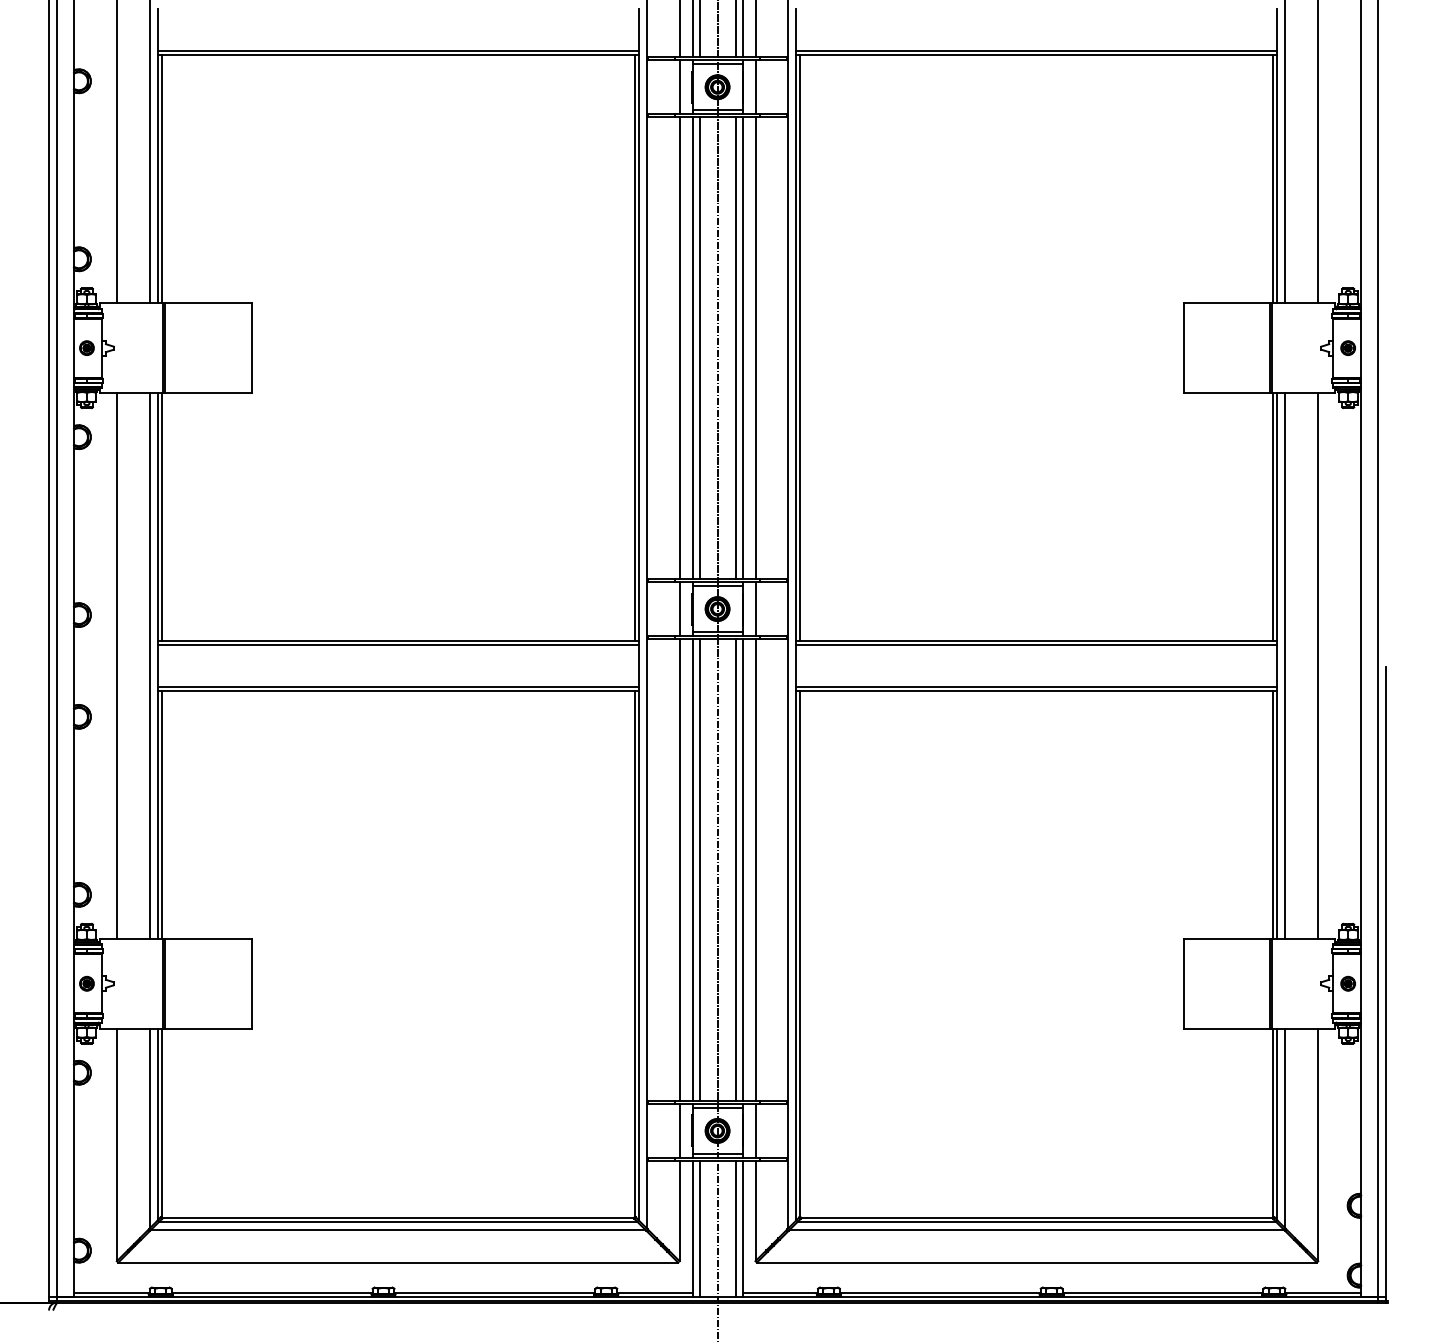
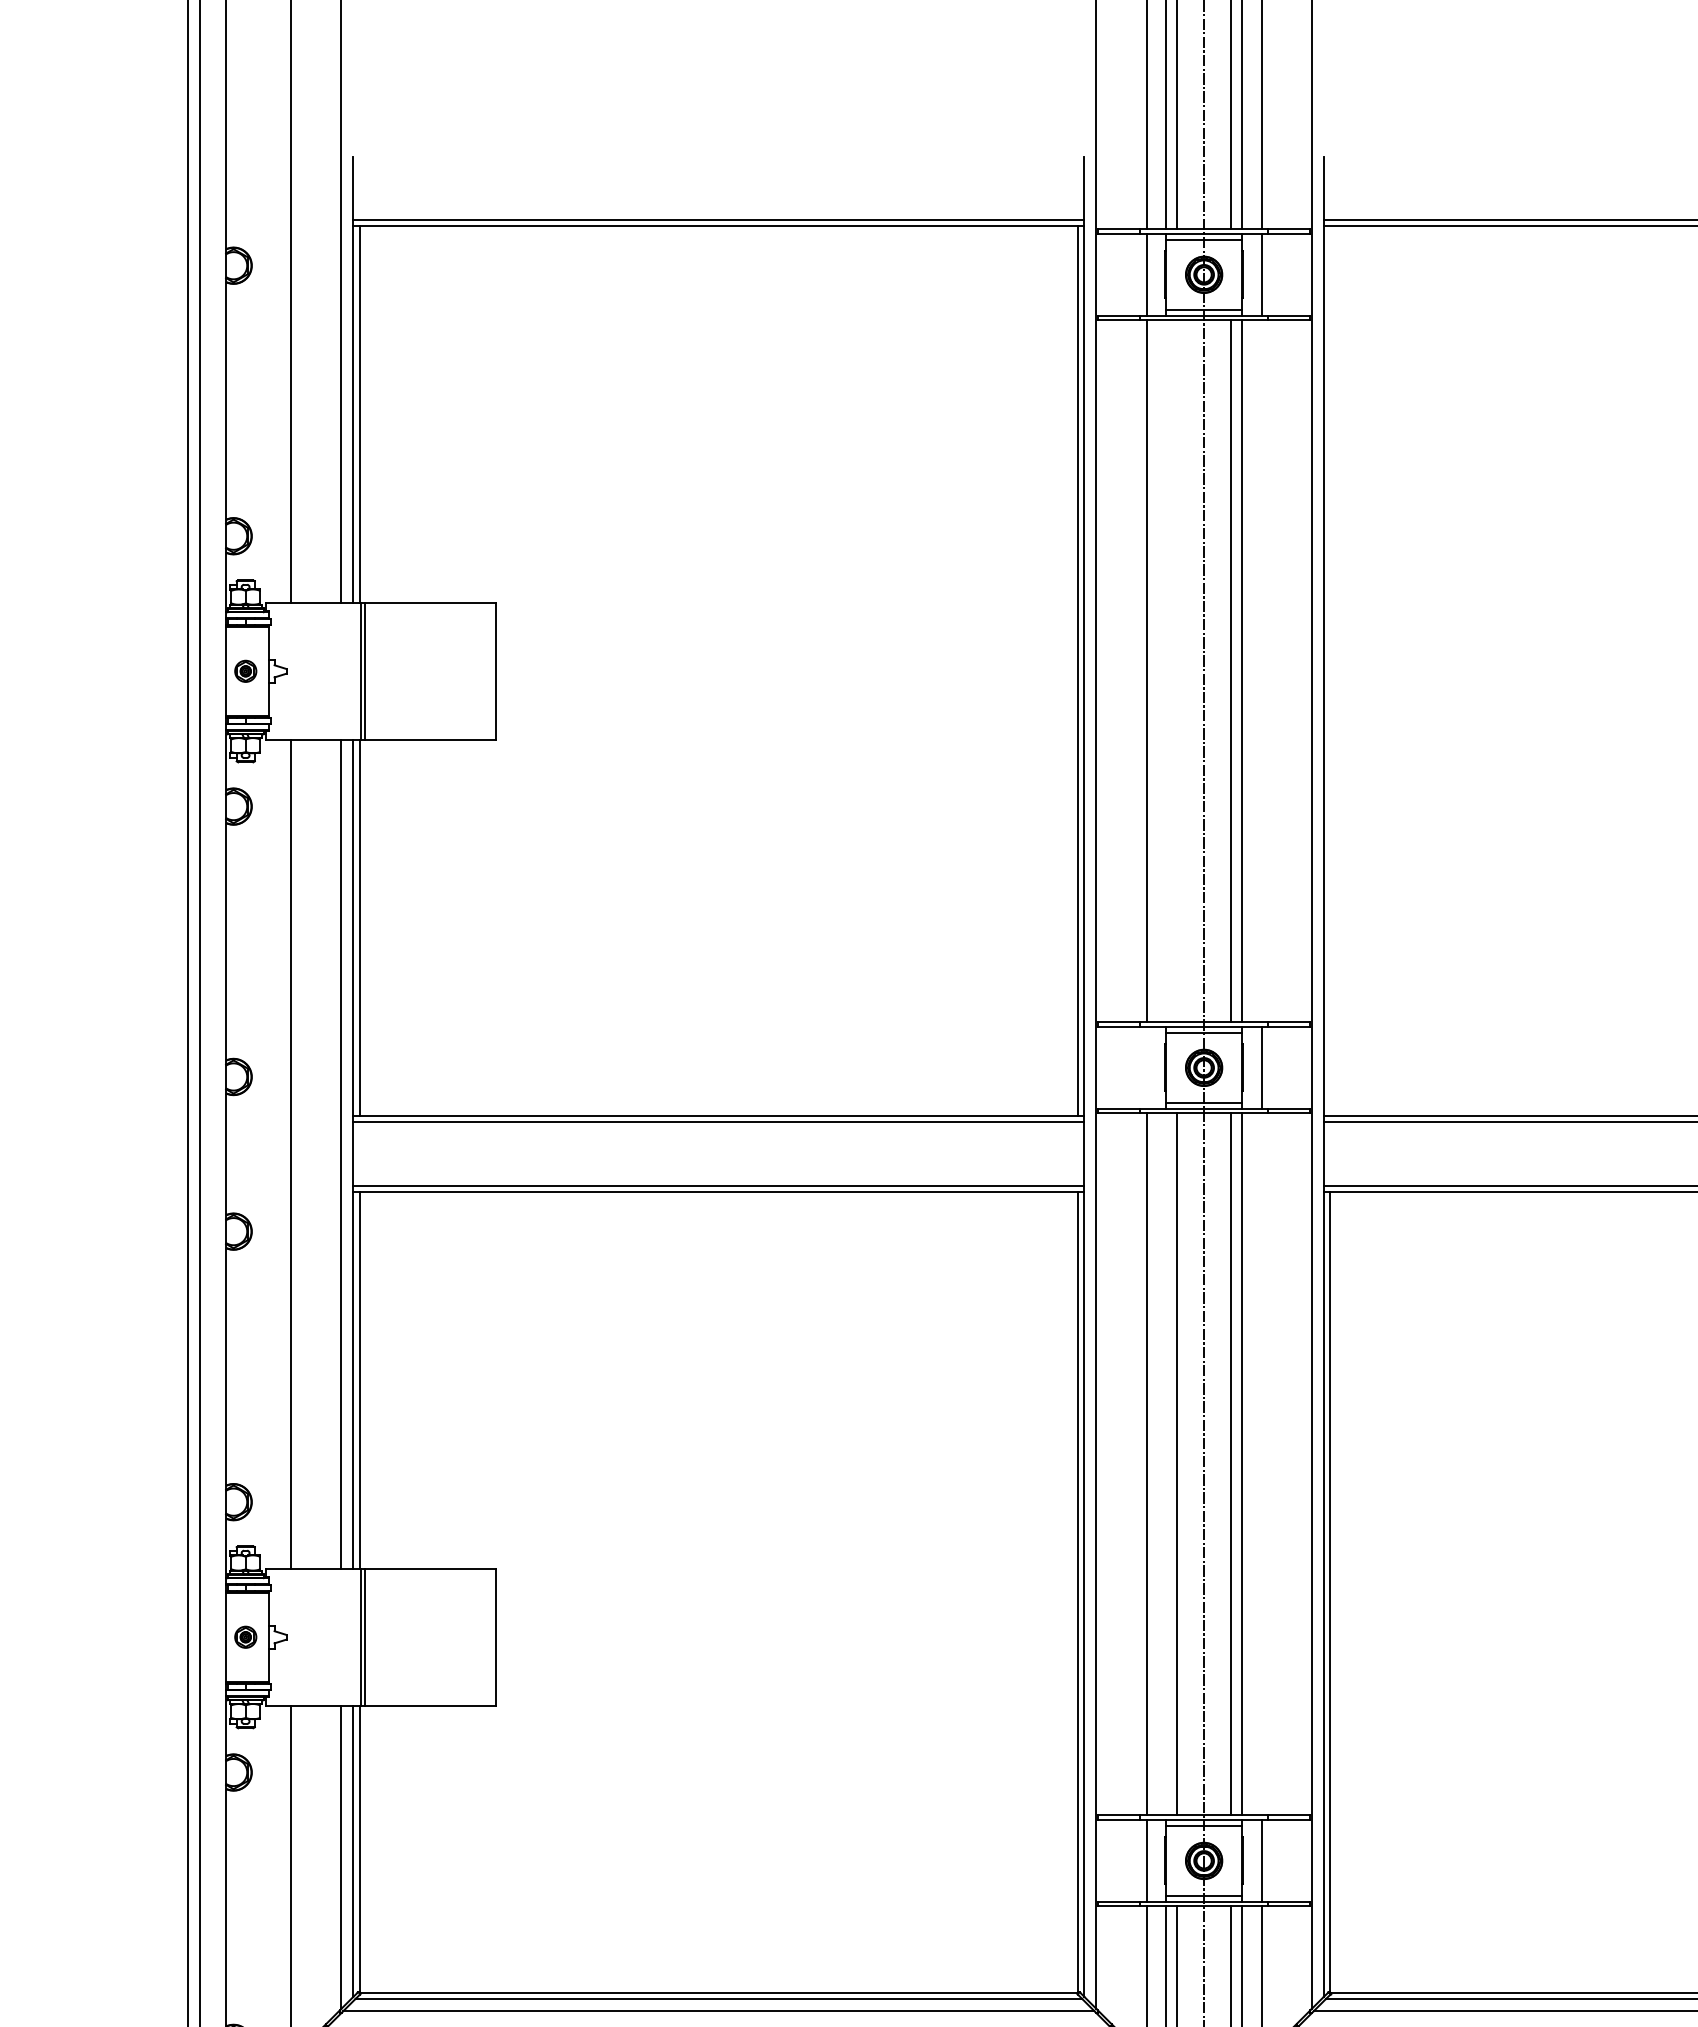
line: (692, 348) -> (1166, 671), removed
line: (699, 348) -> (1176, 671), removed
line: (755, 348) -> (1261, 671), removed
line: (800, 348) -> (1330, 671), removed
line: (679, 609) -> (1146, 1068), removed
line: (692, 870) -> (1166, 1465), removed
line: (755, 870) -> (1261, 1465), removed

